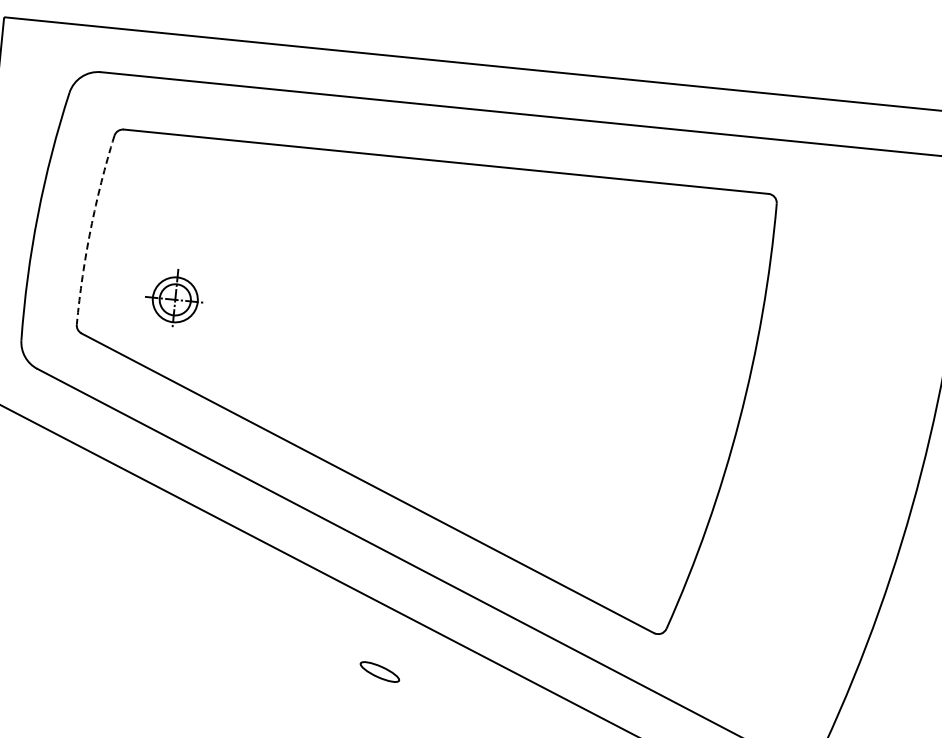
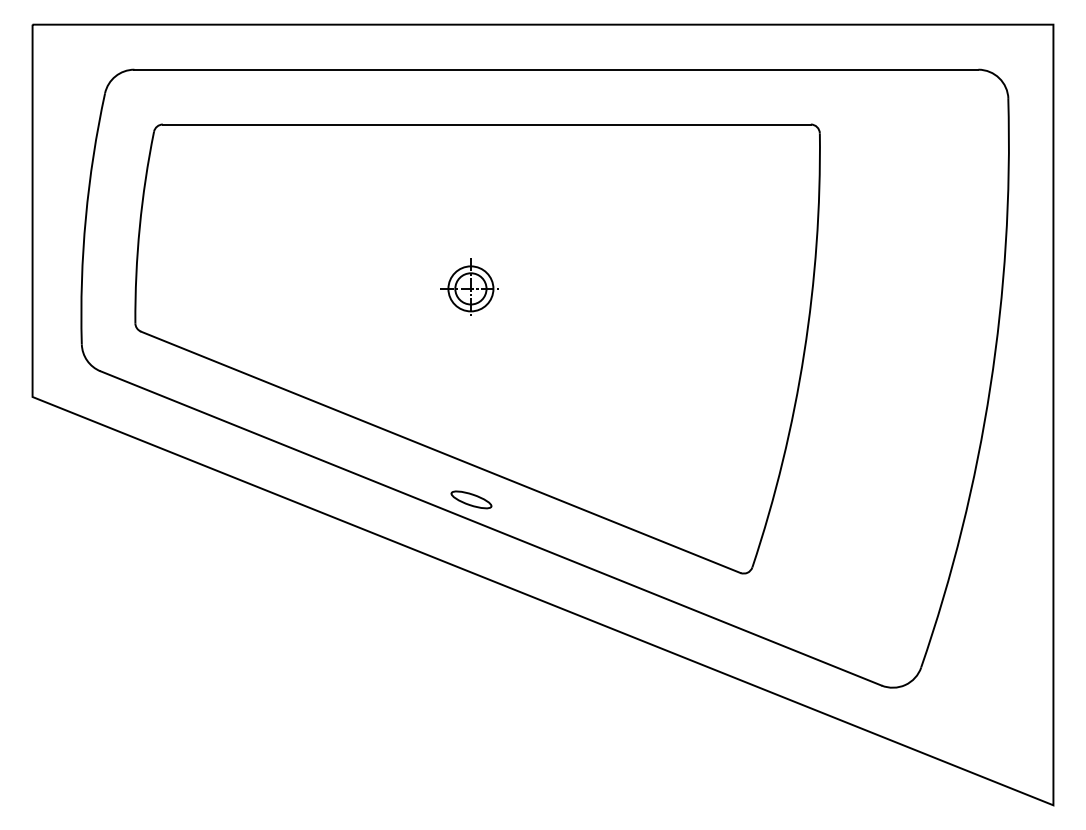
arc: (90, 229) -> (139, 227), dashed -> solid
part: (174, 297) -> (469, 286), moved
part: (379, 671) -> (471, 499), moved

